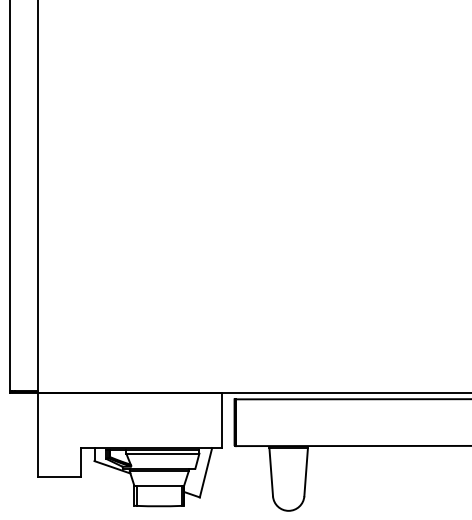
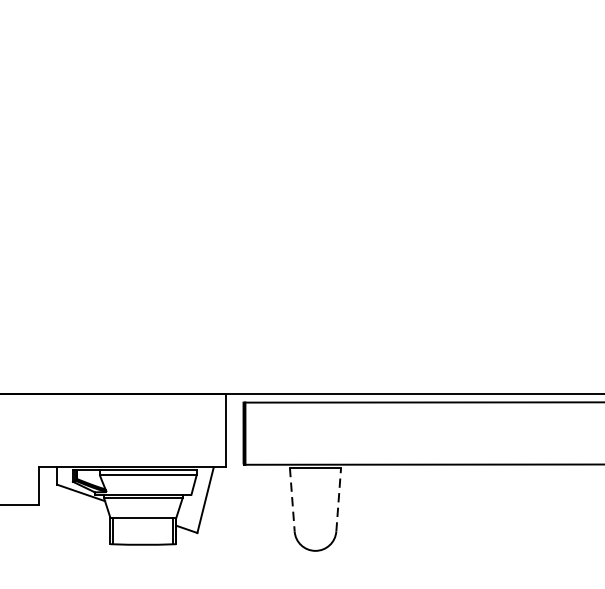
line: (271, 472) -> (292, 499), solid -> dashed
line: (306, 472) -> (339, 499), solid -> dashed

